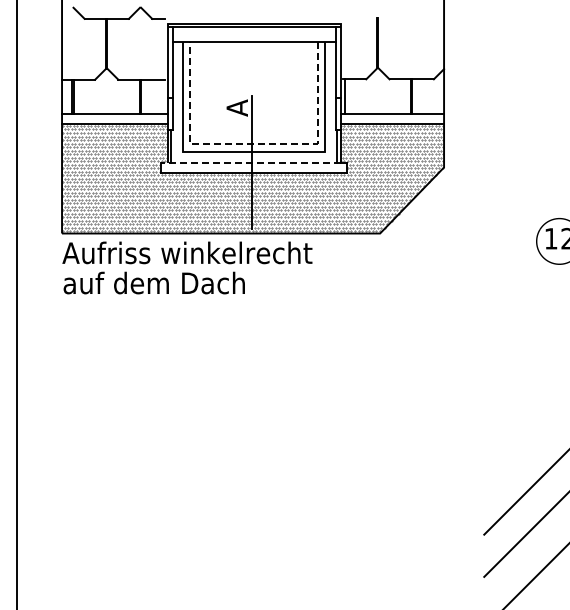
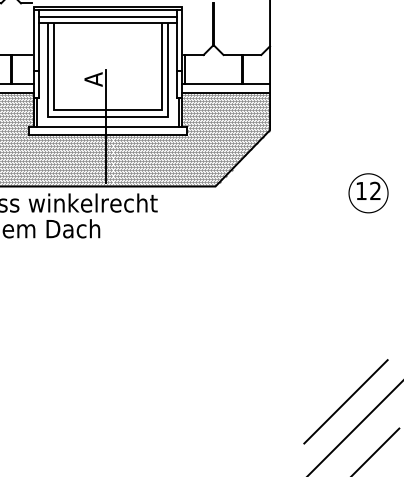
line: (253, 35) -> (107, 17), added
line: (254, 143) -> (108, 109), dashed -> solid
line: (250, 163) -> (104, 126), dashed -> solid

